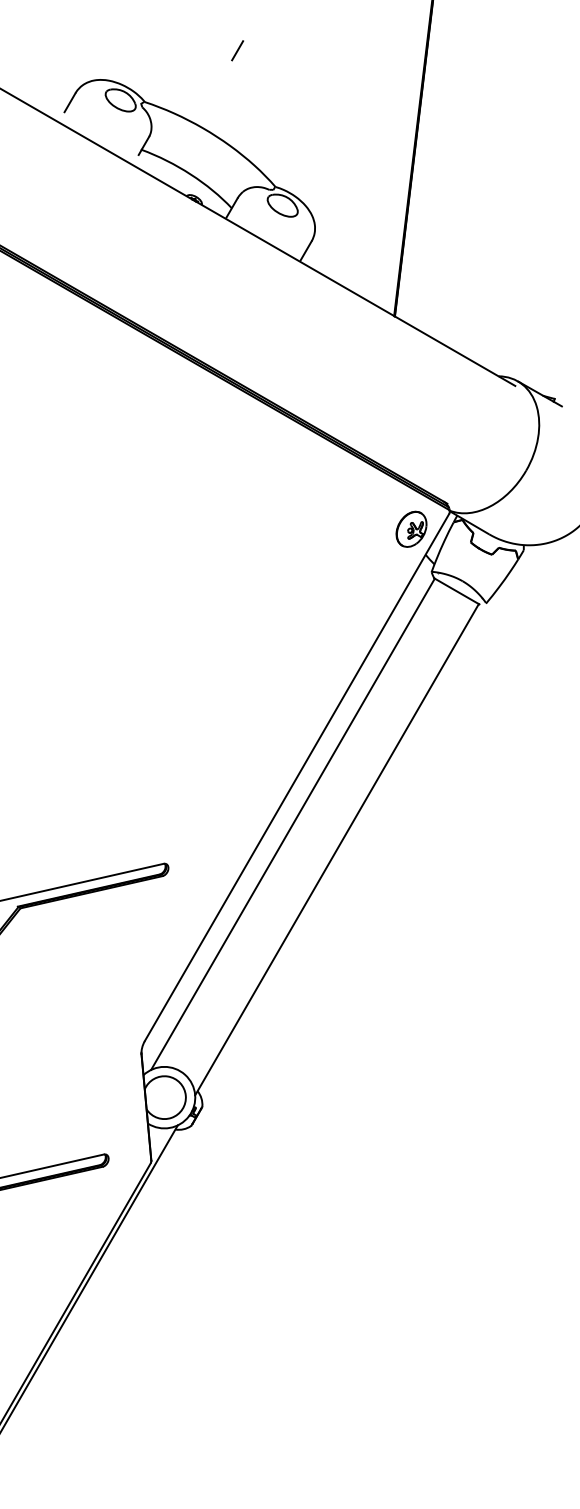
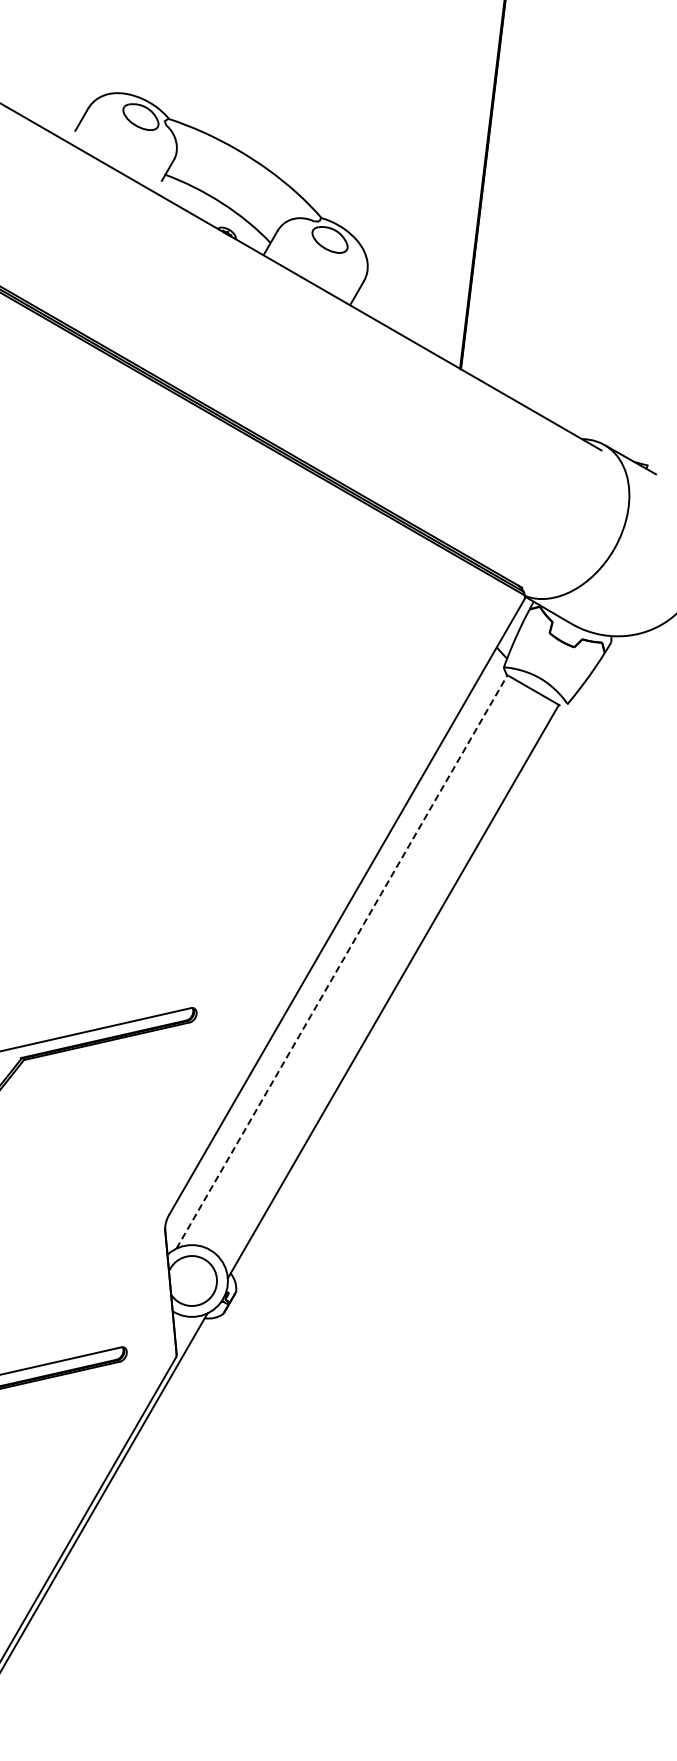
line: (236, 51) -> (276, 59), removed
part: (410, 529) -> (479, 617), removed
line: (293, 823) -> (342, 961), solid -> dashed

